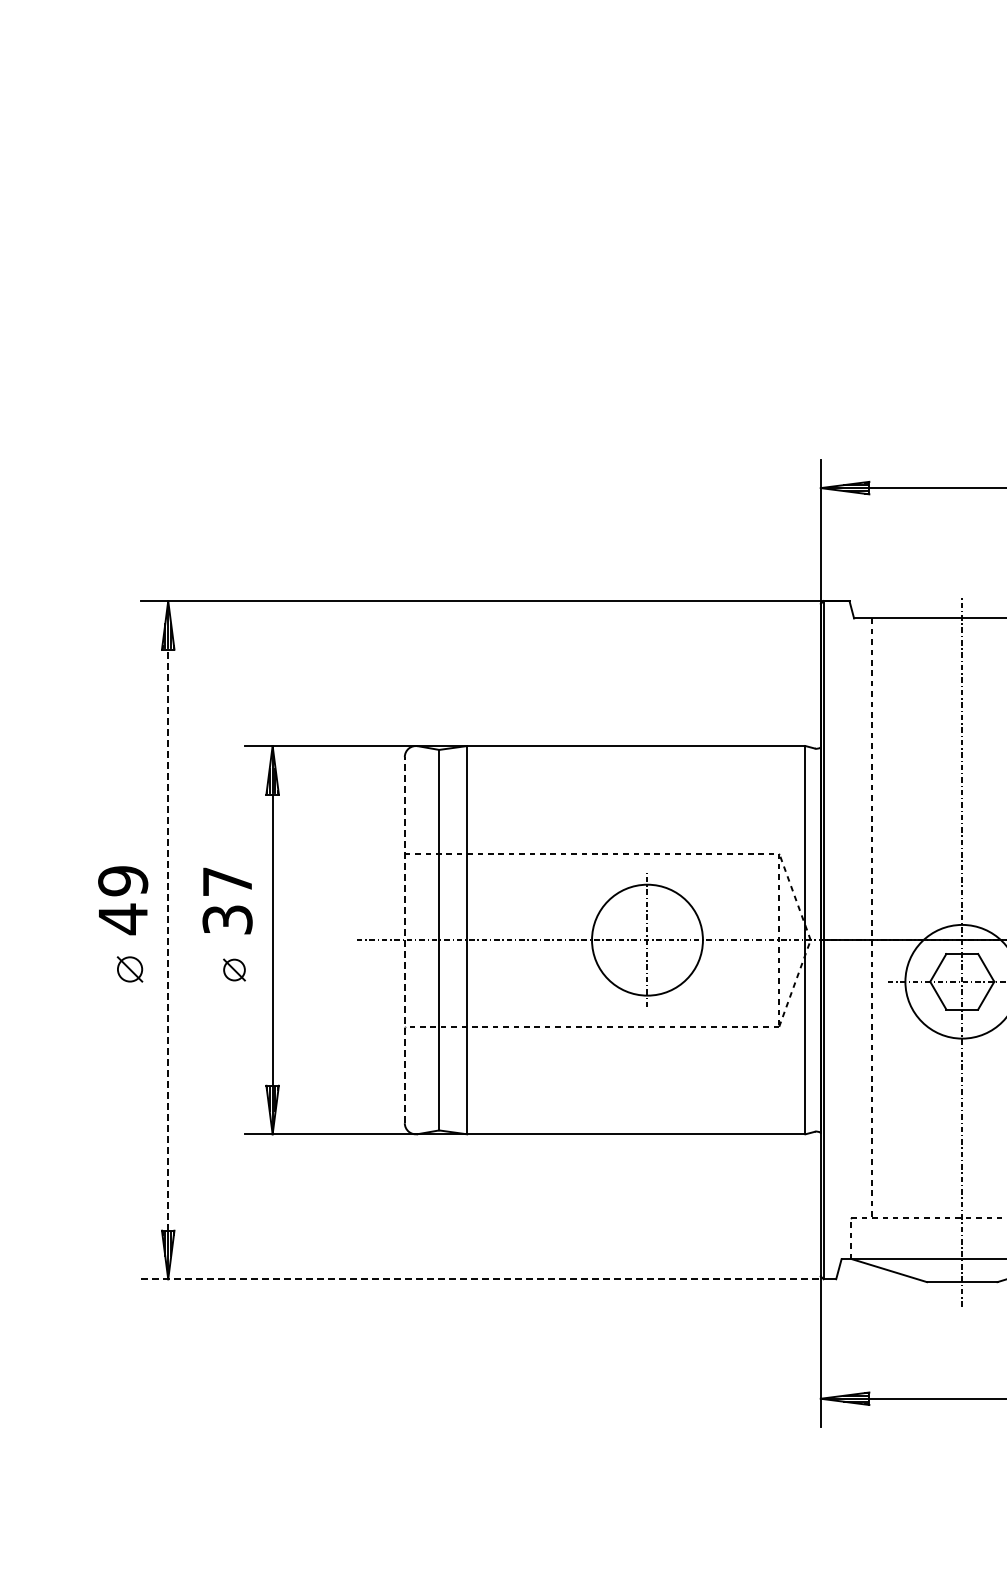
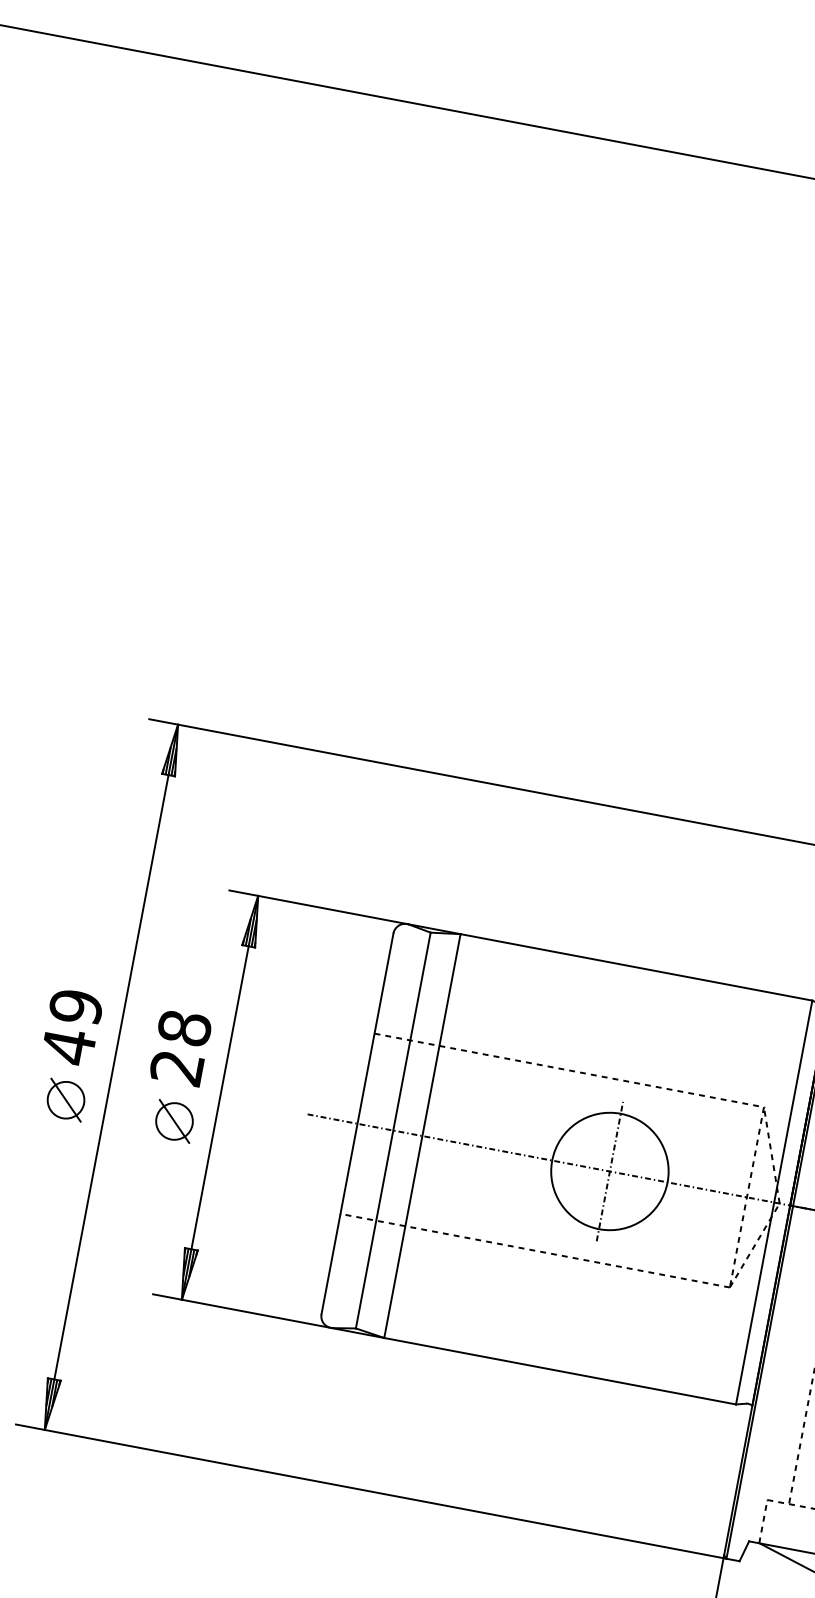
text: (227, 900) -> (180, 1047), 37 -> 28
line: (404, 939) -> (357, 1123), dashed -> solid
line: (168, 940) -> (111, 1077), dashed -> solid
part: (129, 969) -> (65, 1100), size x1.43
part: (234, 969) -> (174, 1120), size x1.67
line: (482, 1279) -> (371, 1491), dashed -> solid

